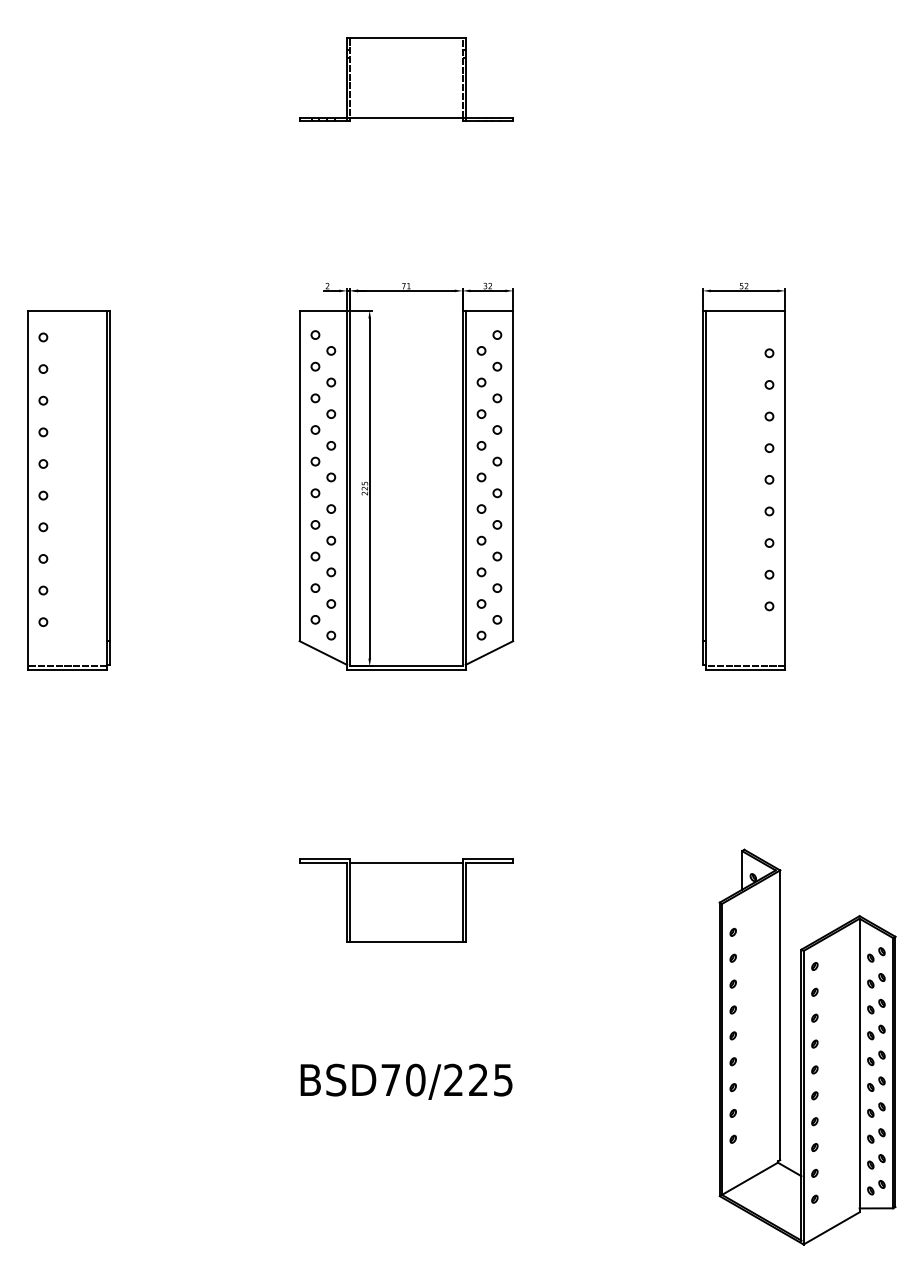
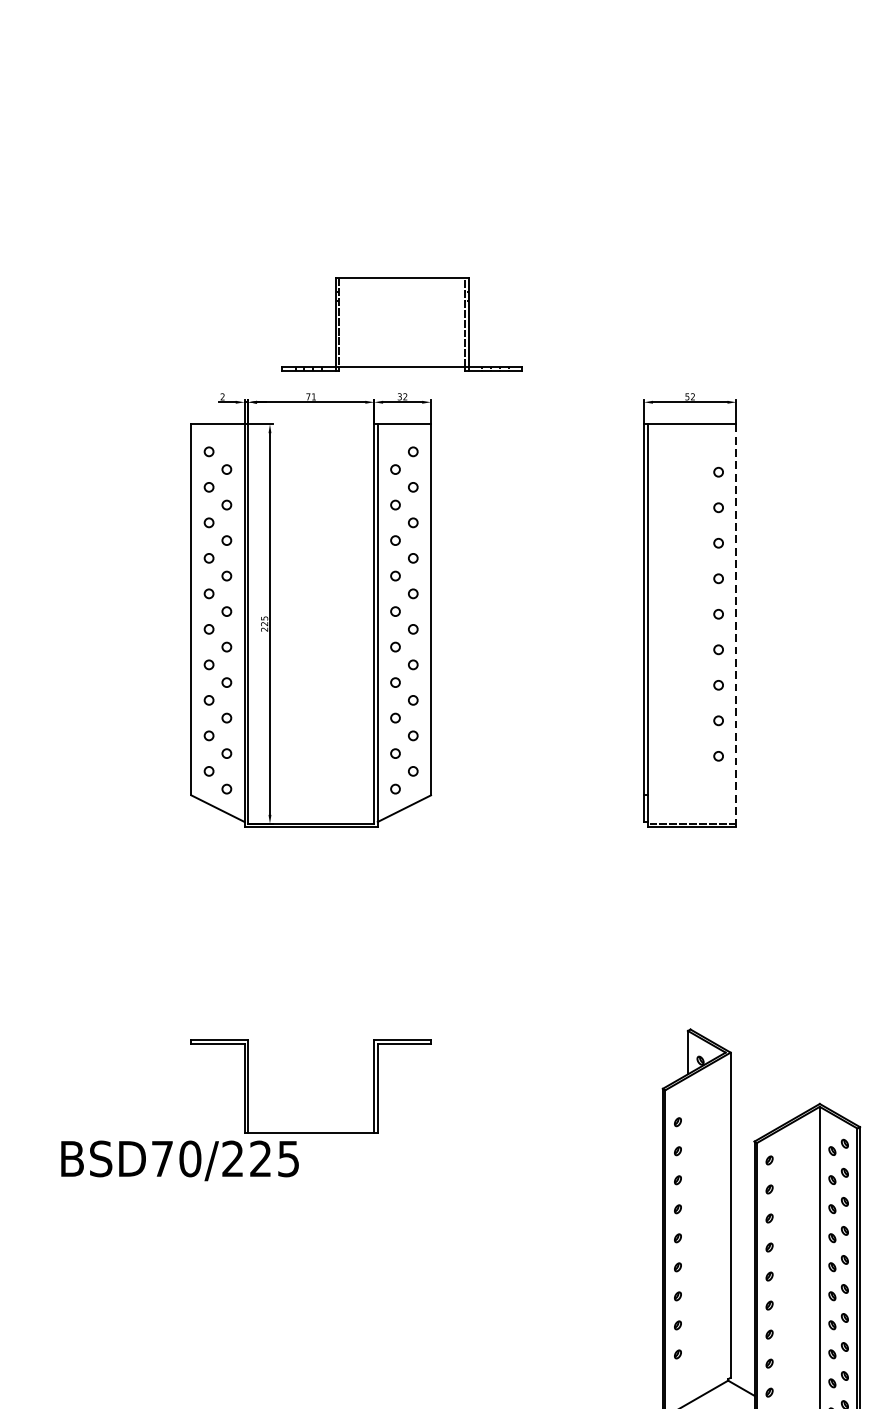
part: (406, 79) -> (402, 324), moved
line: (785, 490) -> (736, 626), solid -> dashed
line: (406, 862) -> (311, 1043), removed
text: (406, 1081) -> (179, 1160), moved

